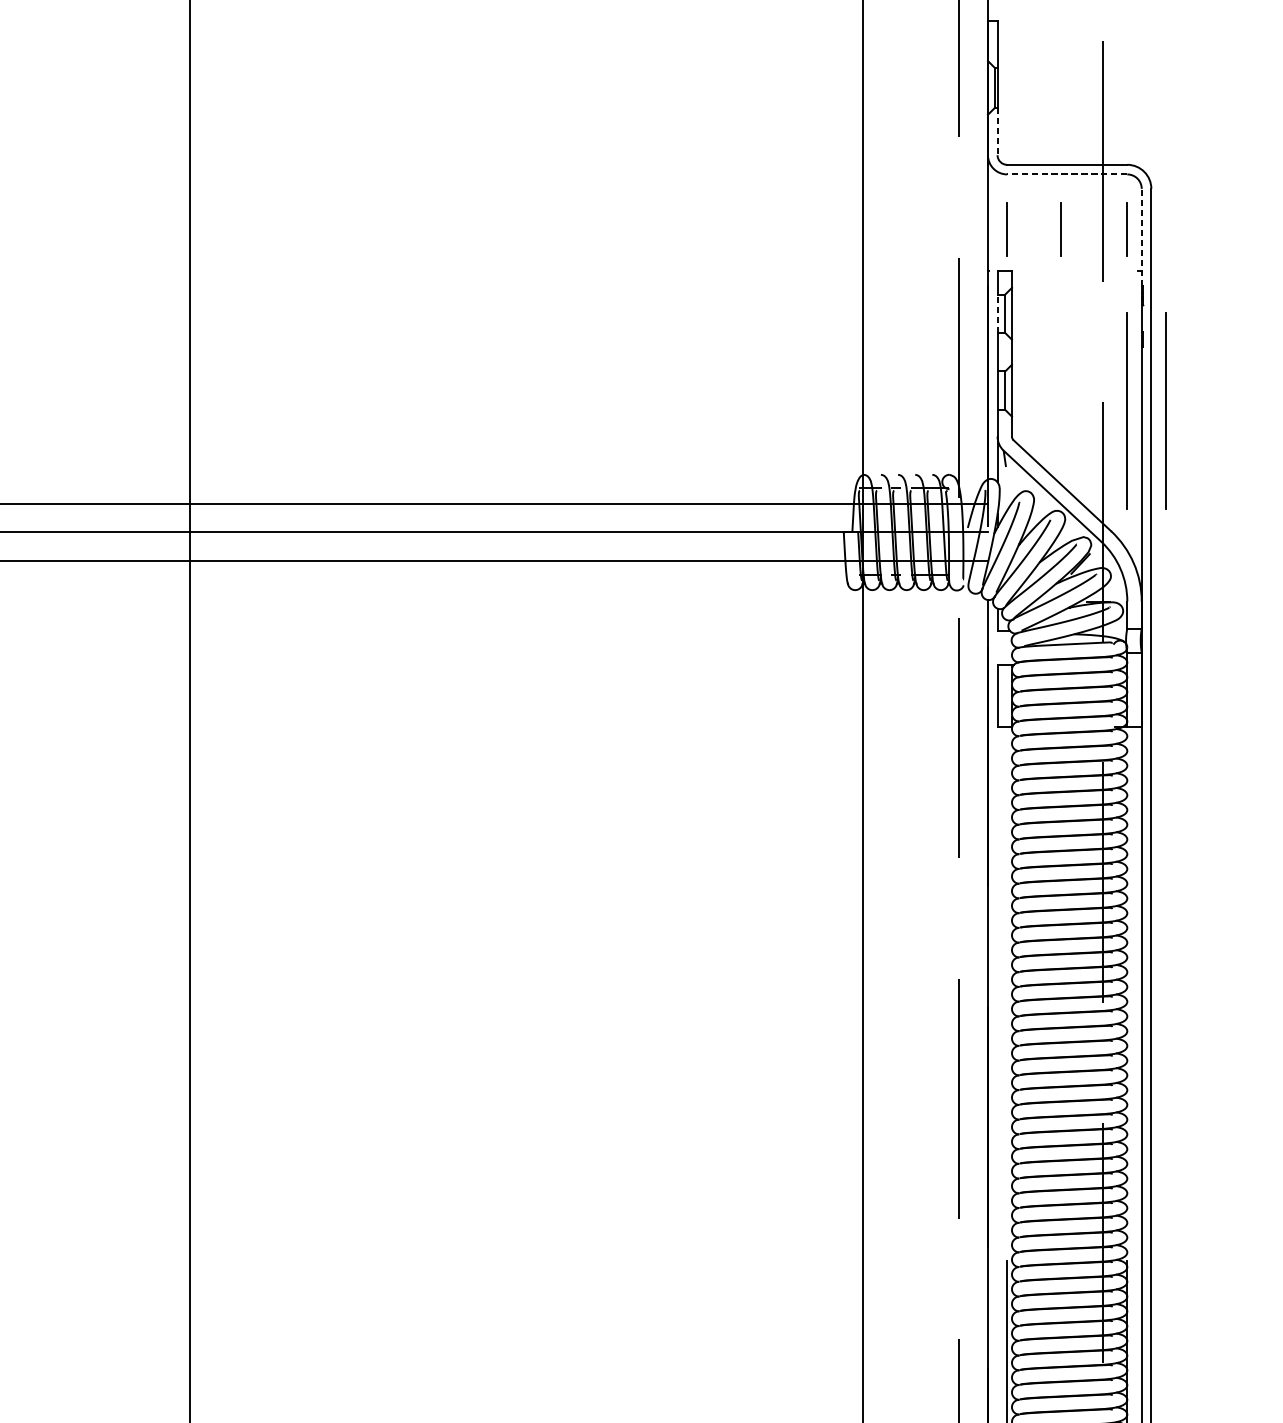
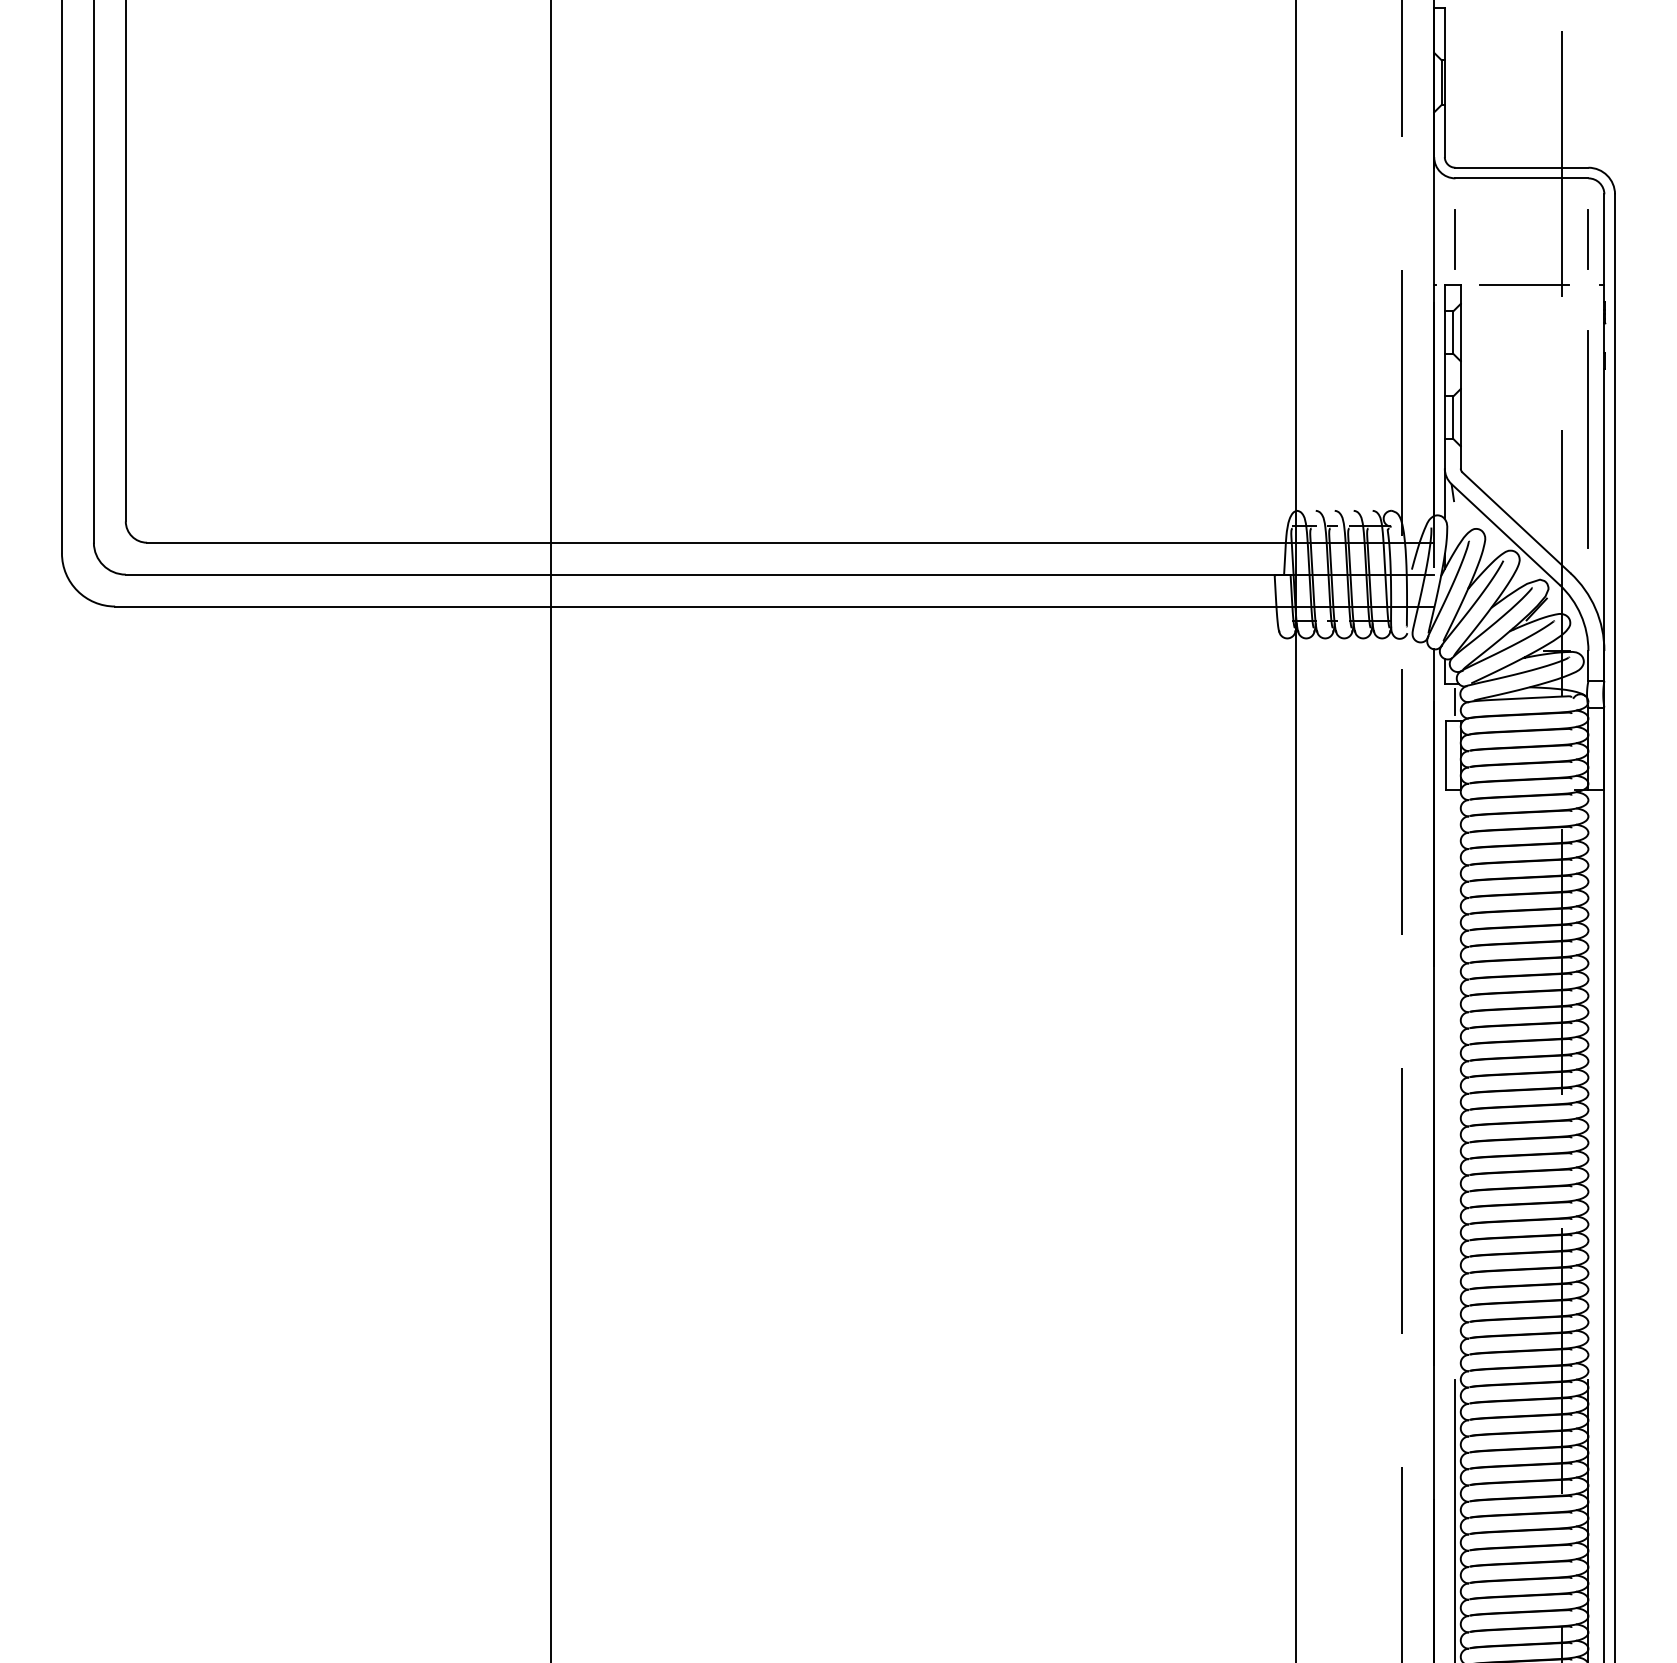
line: (997, 132) -> (1444, 131), dashed -> solid
line: (1066, 174) -> (1521, 178), dashed -> solid
line: (1060, 229) -> (1514, 239), removed
line: (1141, 237) -> (1604, 248), dashed -> solid
line: (1069, 270) -> (1524, 284), added
line: (997, 313) -> (1444, 332), dashed -> solid
line: (1165, 410) -> (1630, 439), removed
line: (1007, 648) -> (1455, 702), added

